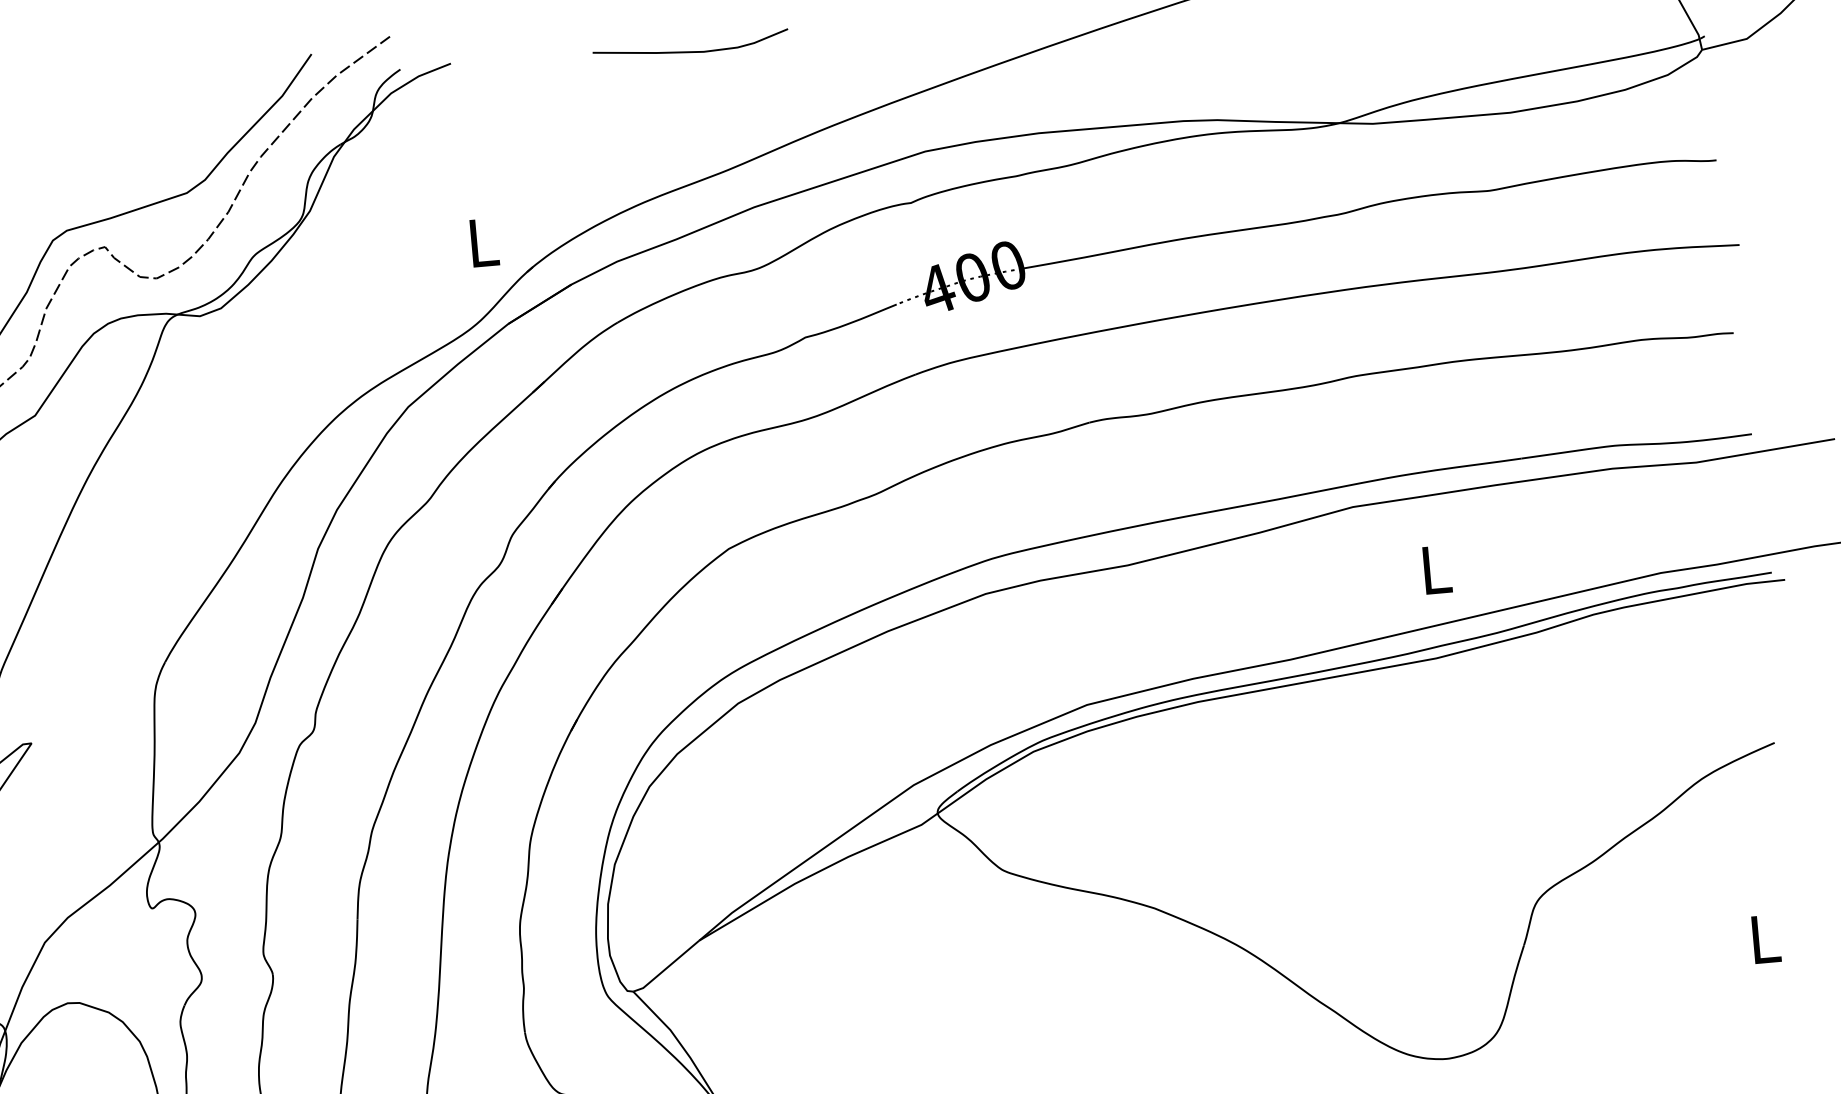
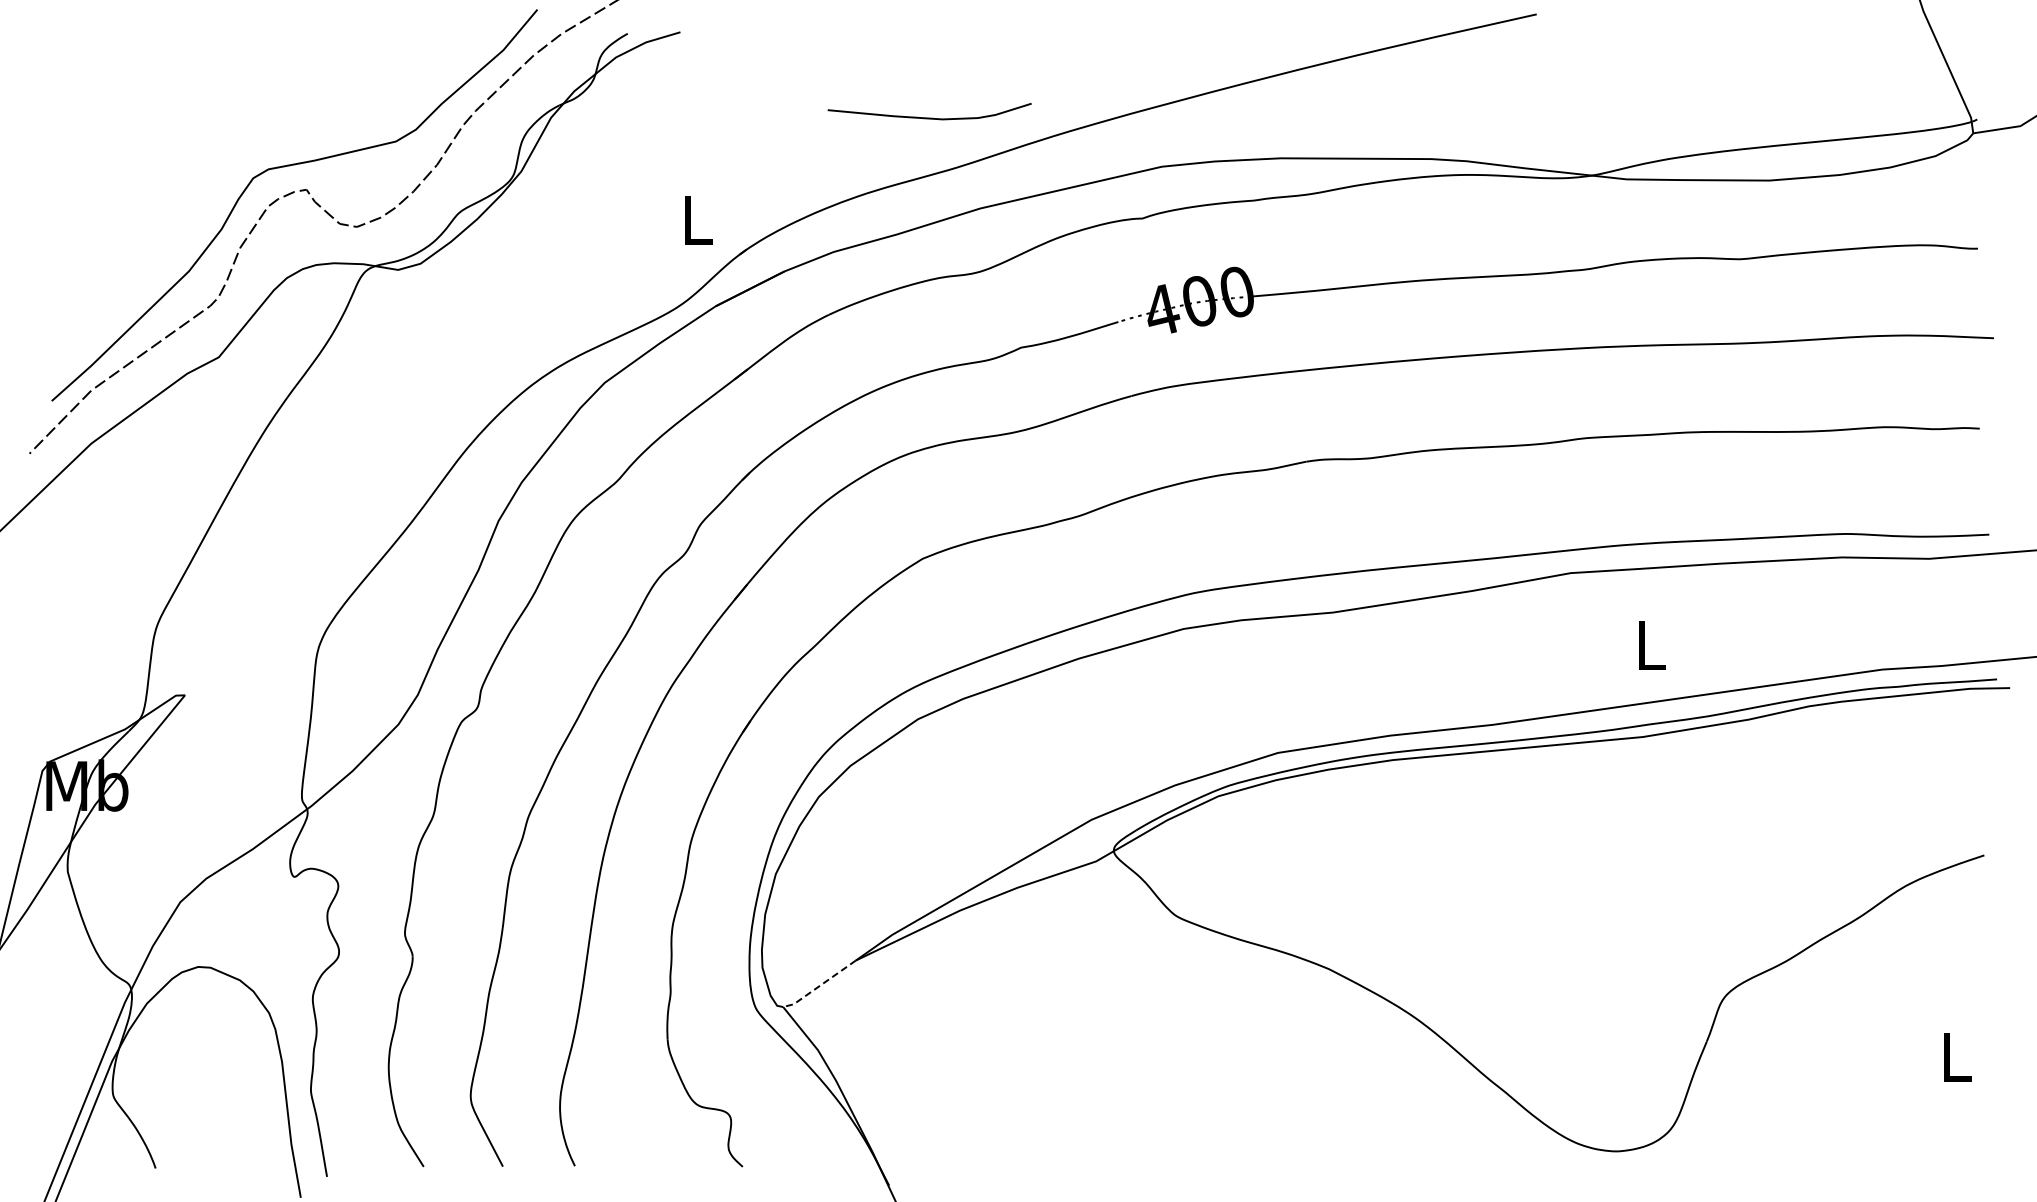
curve: (691, 51) -> (929, 117), moved
line: (666, 968) -> (819, 986), solid -> dashed

